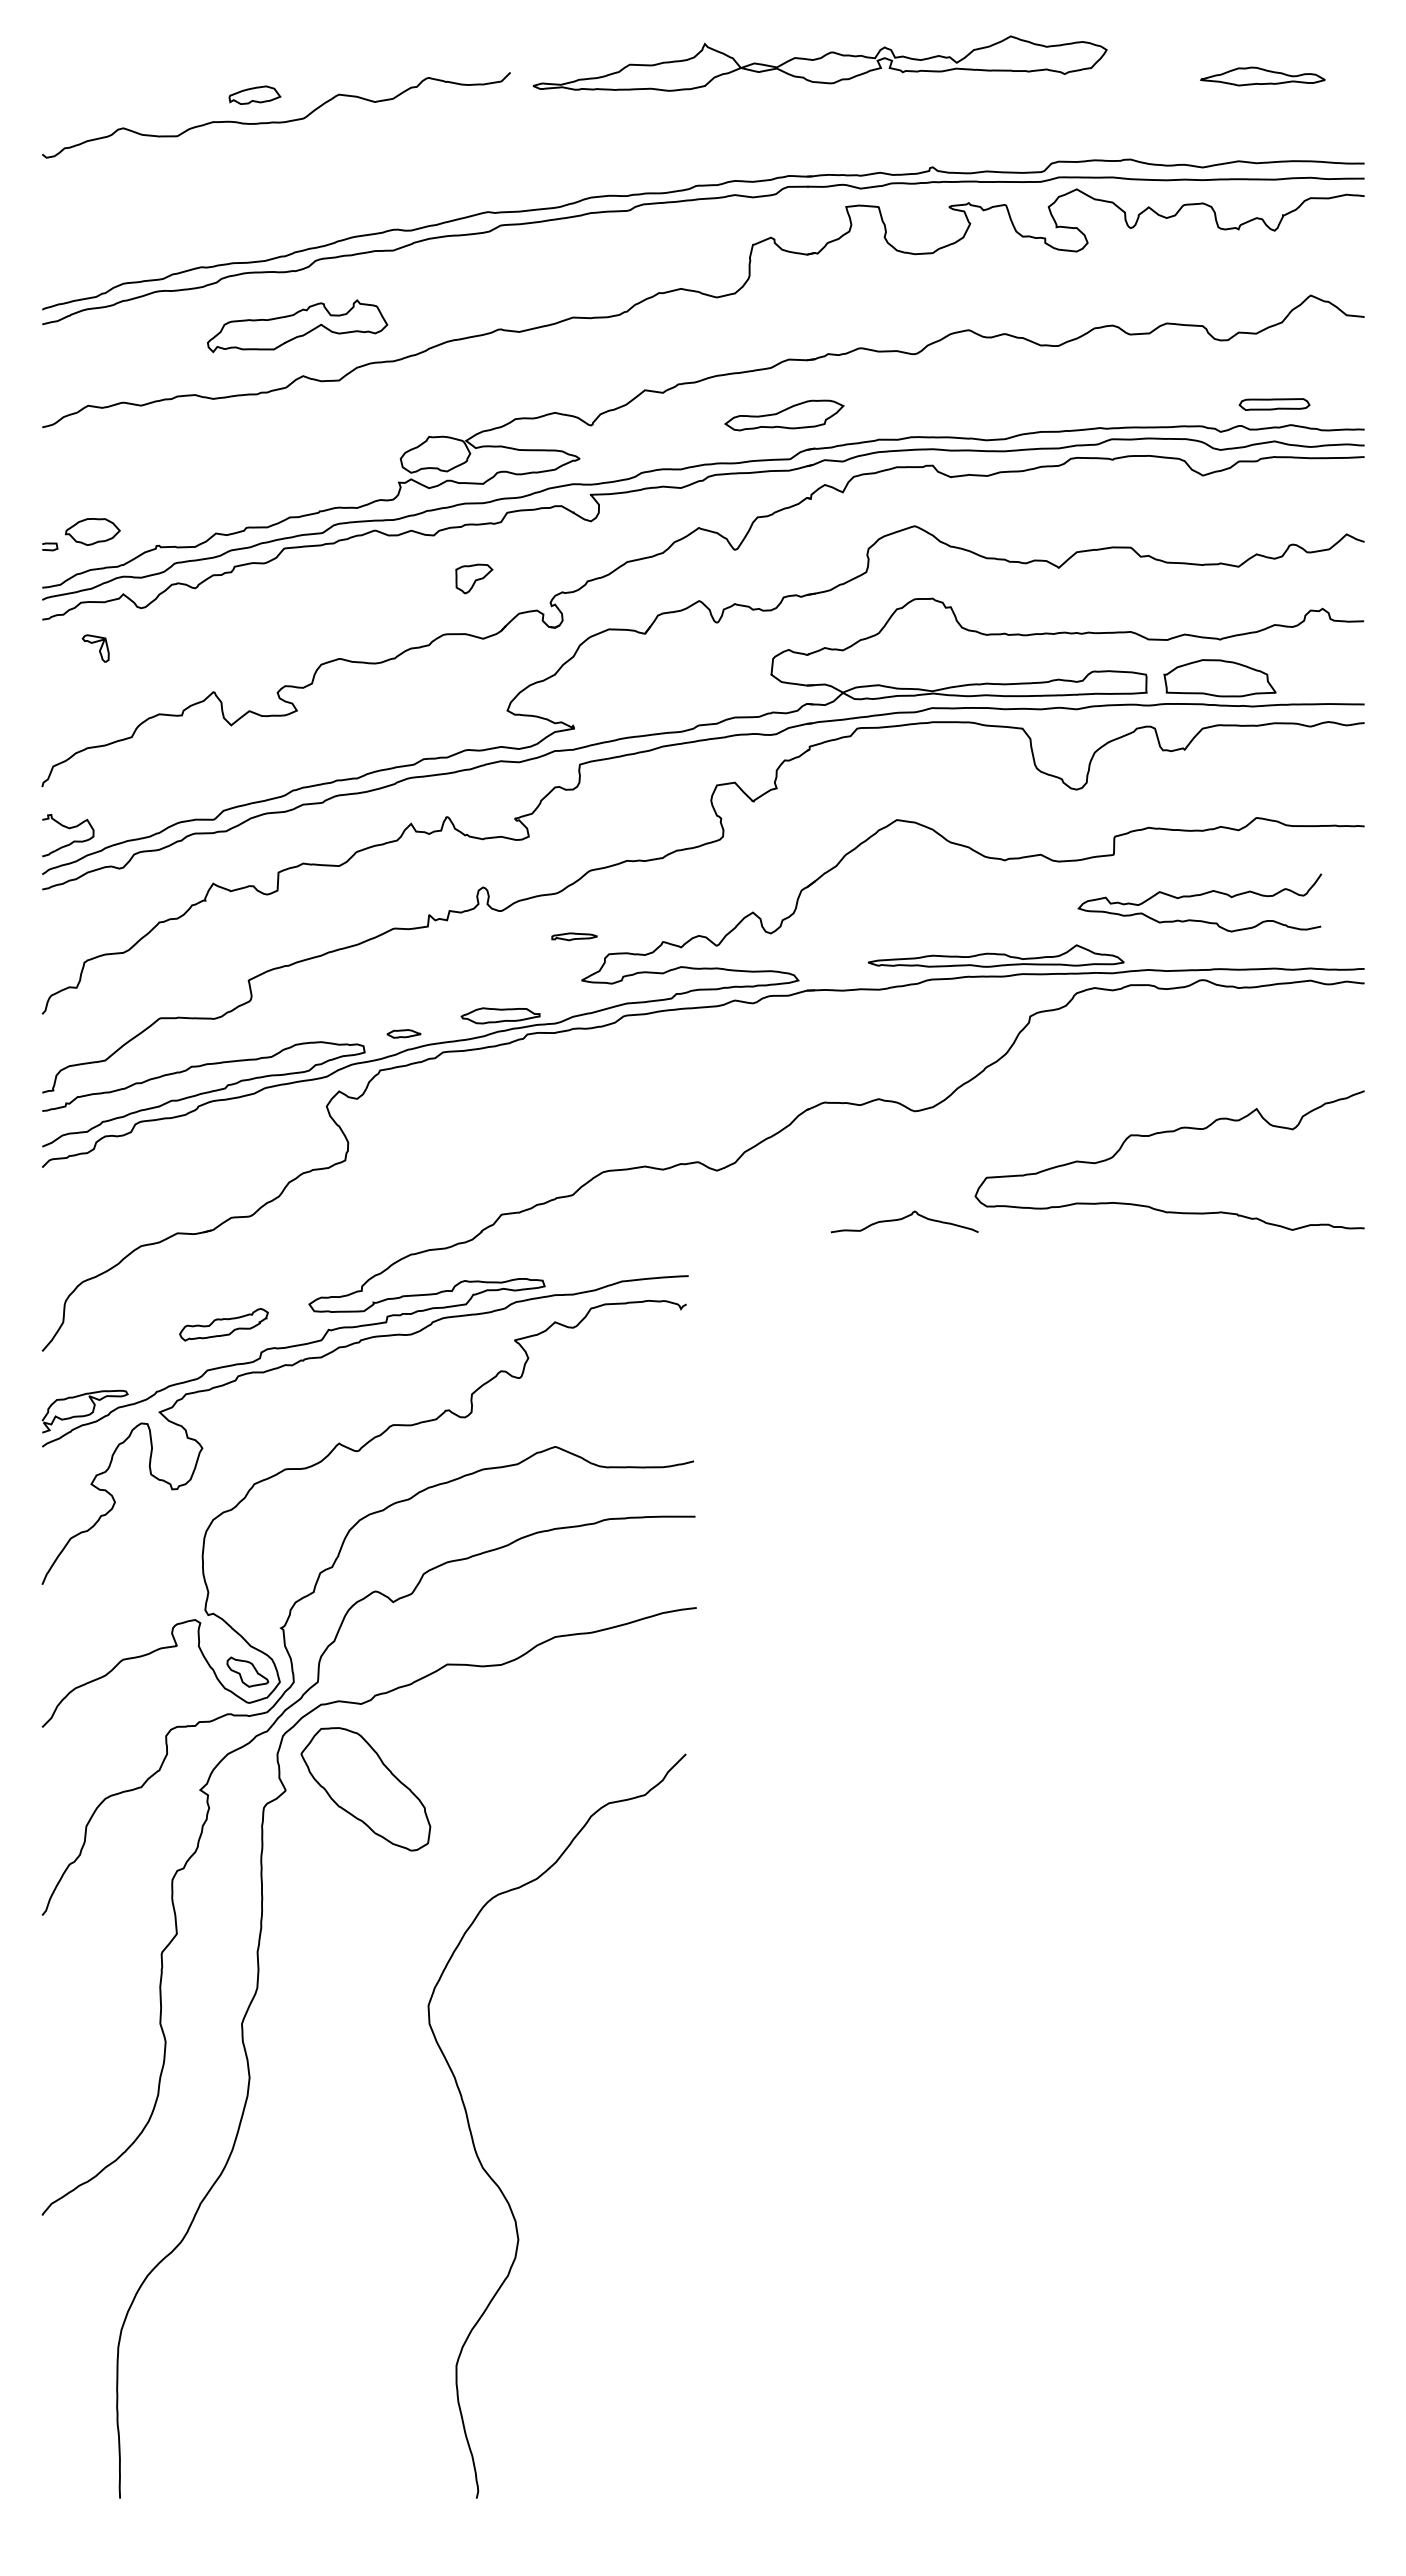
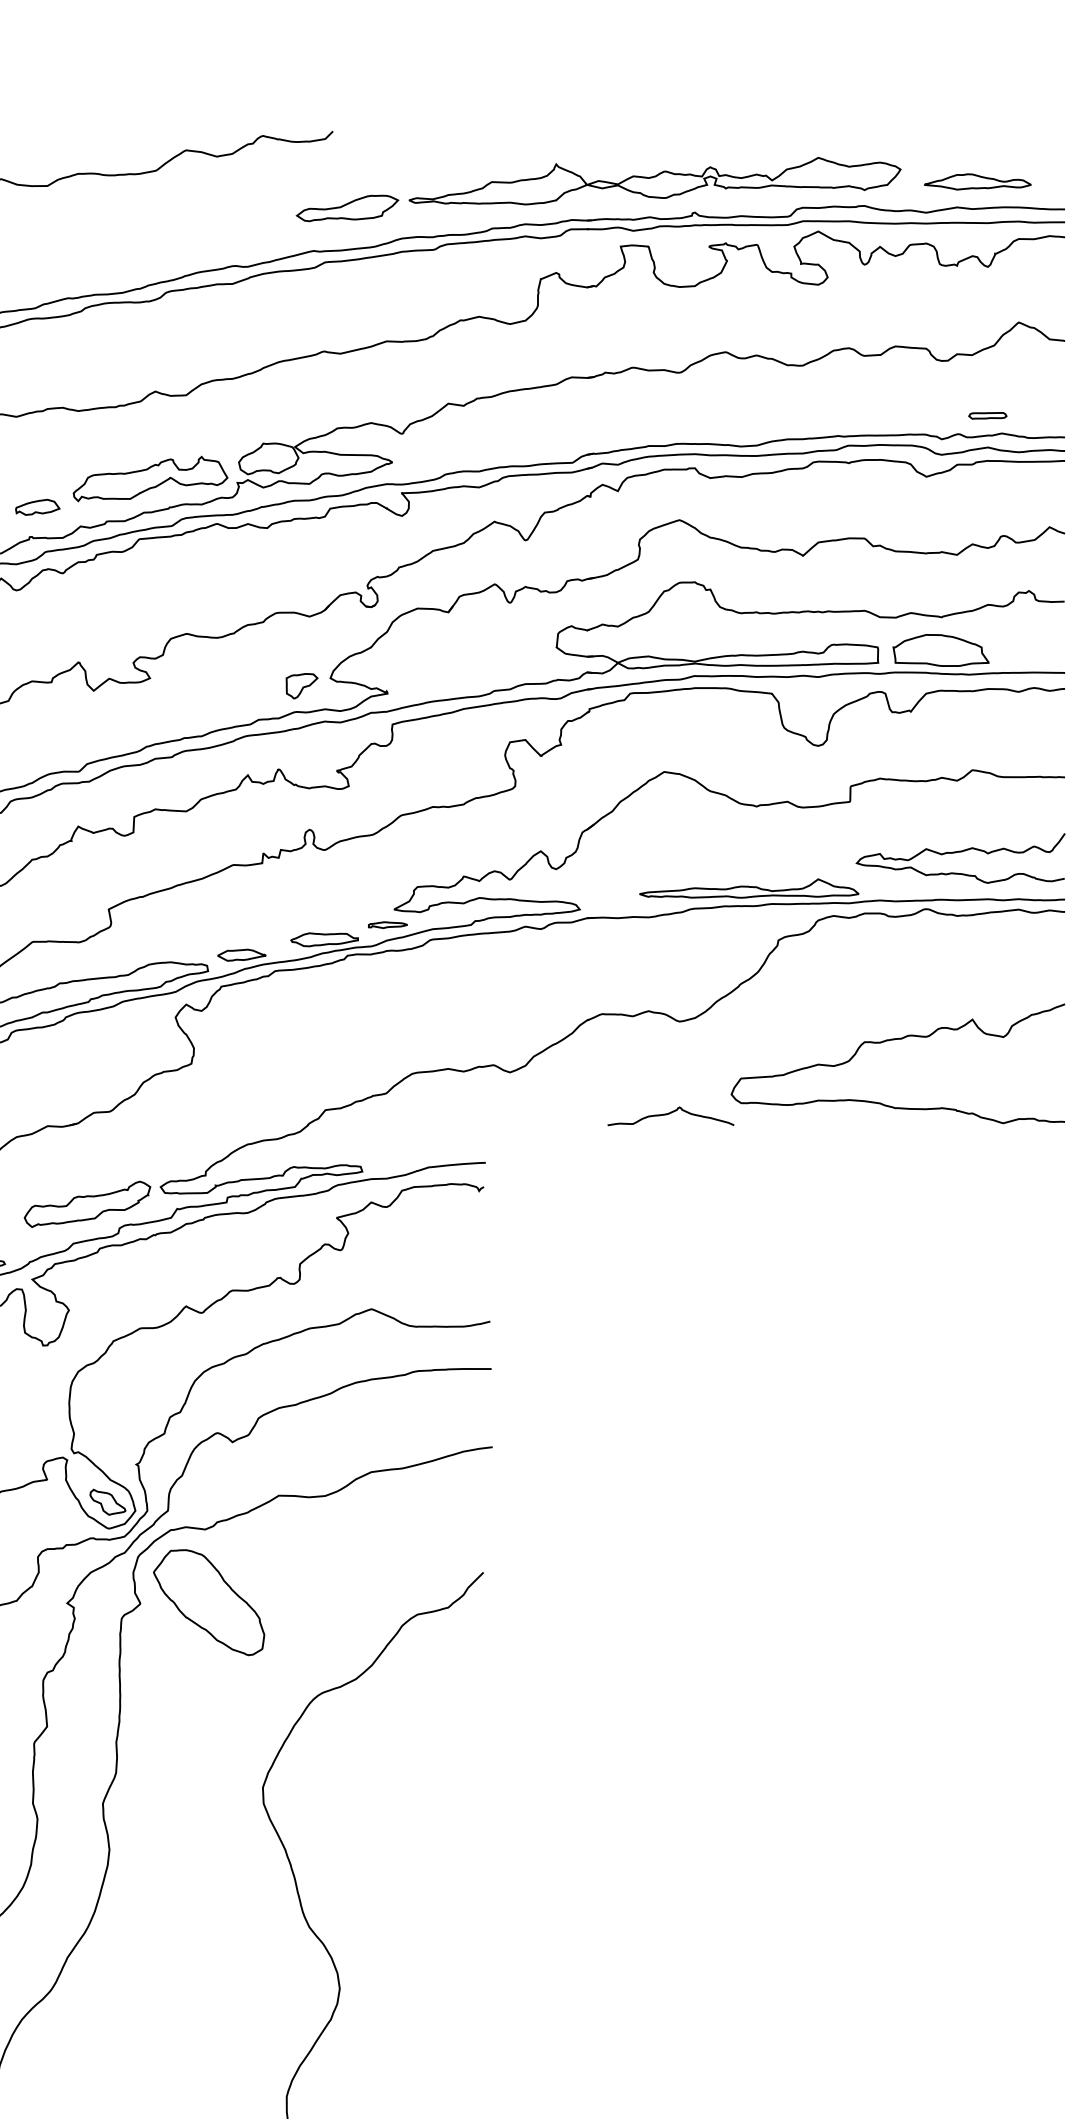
part: (819, 63) -> (654, 181), moved
part: (1262, 76) -> (977, 181), moved
part: (254, 94) -> (37, 506), moved
part: (297, 326) -> (150, 479), moved
part: (1274, 404) -> (987, 415), size x0.62
part: (784, 415) -> (347, 208), moved
part: (474, 578) -> (302, 685), moved
curve: (1197, 896) -> (958, 852), moved
part: (574, 936) -> (387, 924), moved
part: (403, 1033) -> (241, 954), size x1.67
part: (223, 1324) -> (87, 1204), size x1.67

